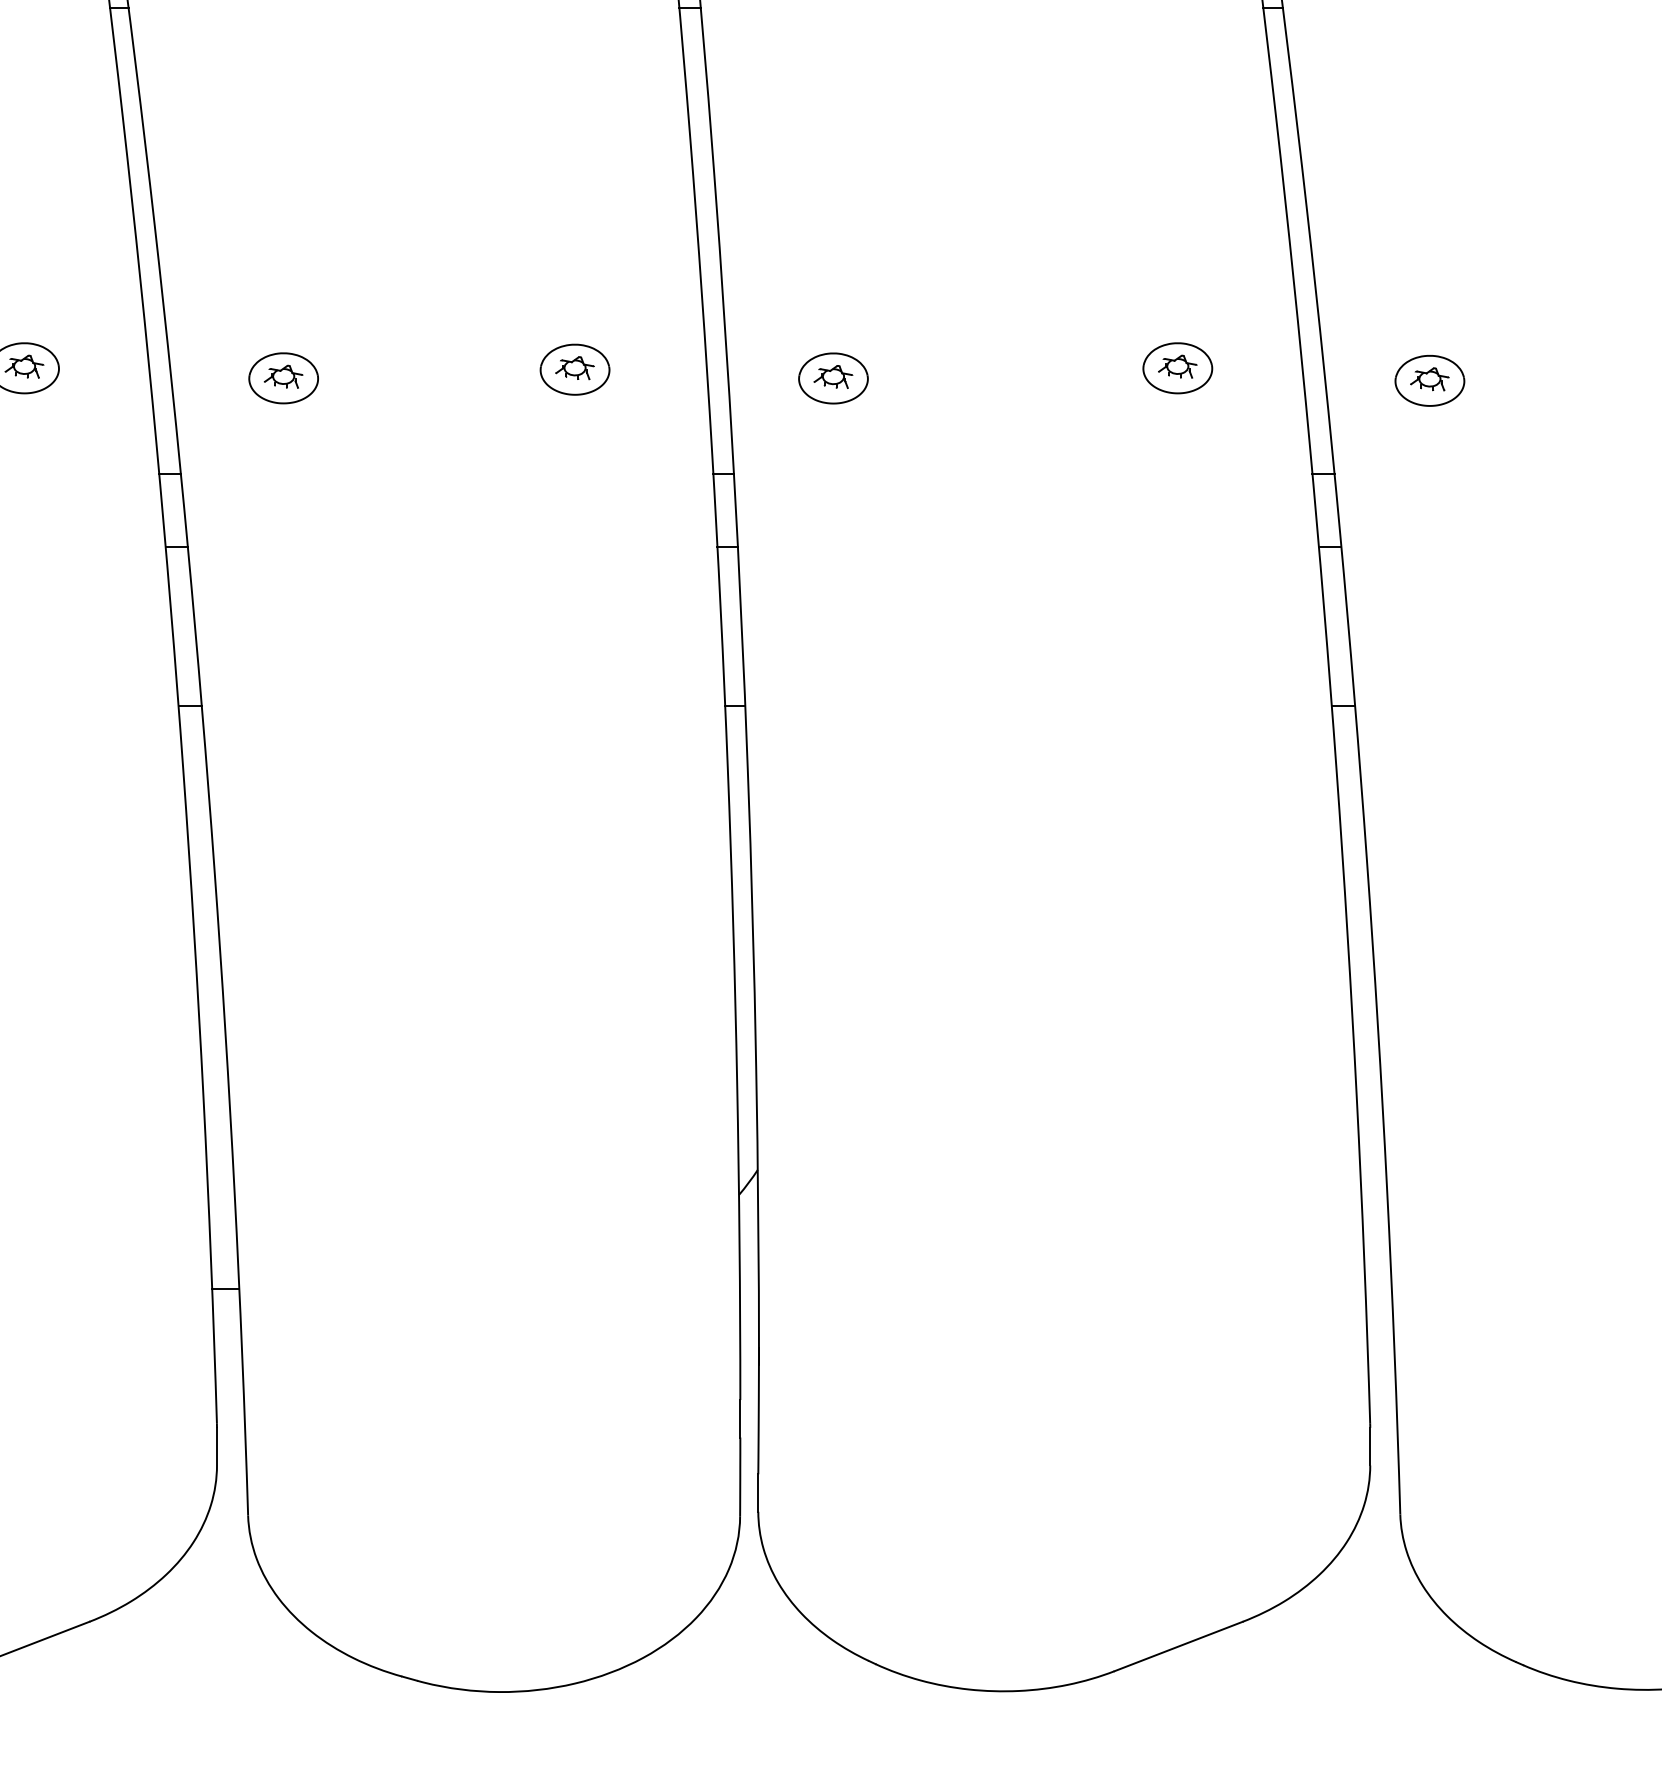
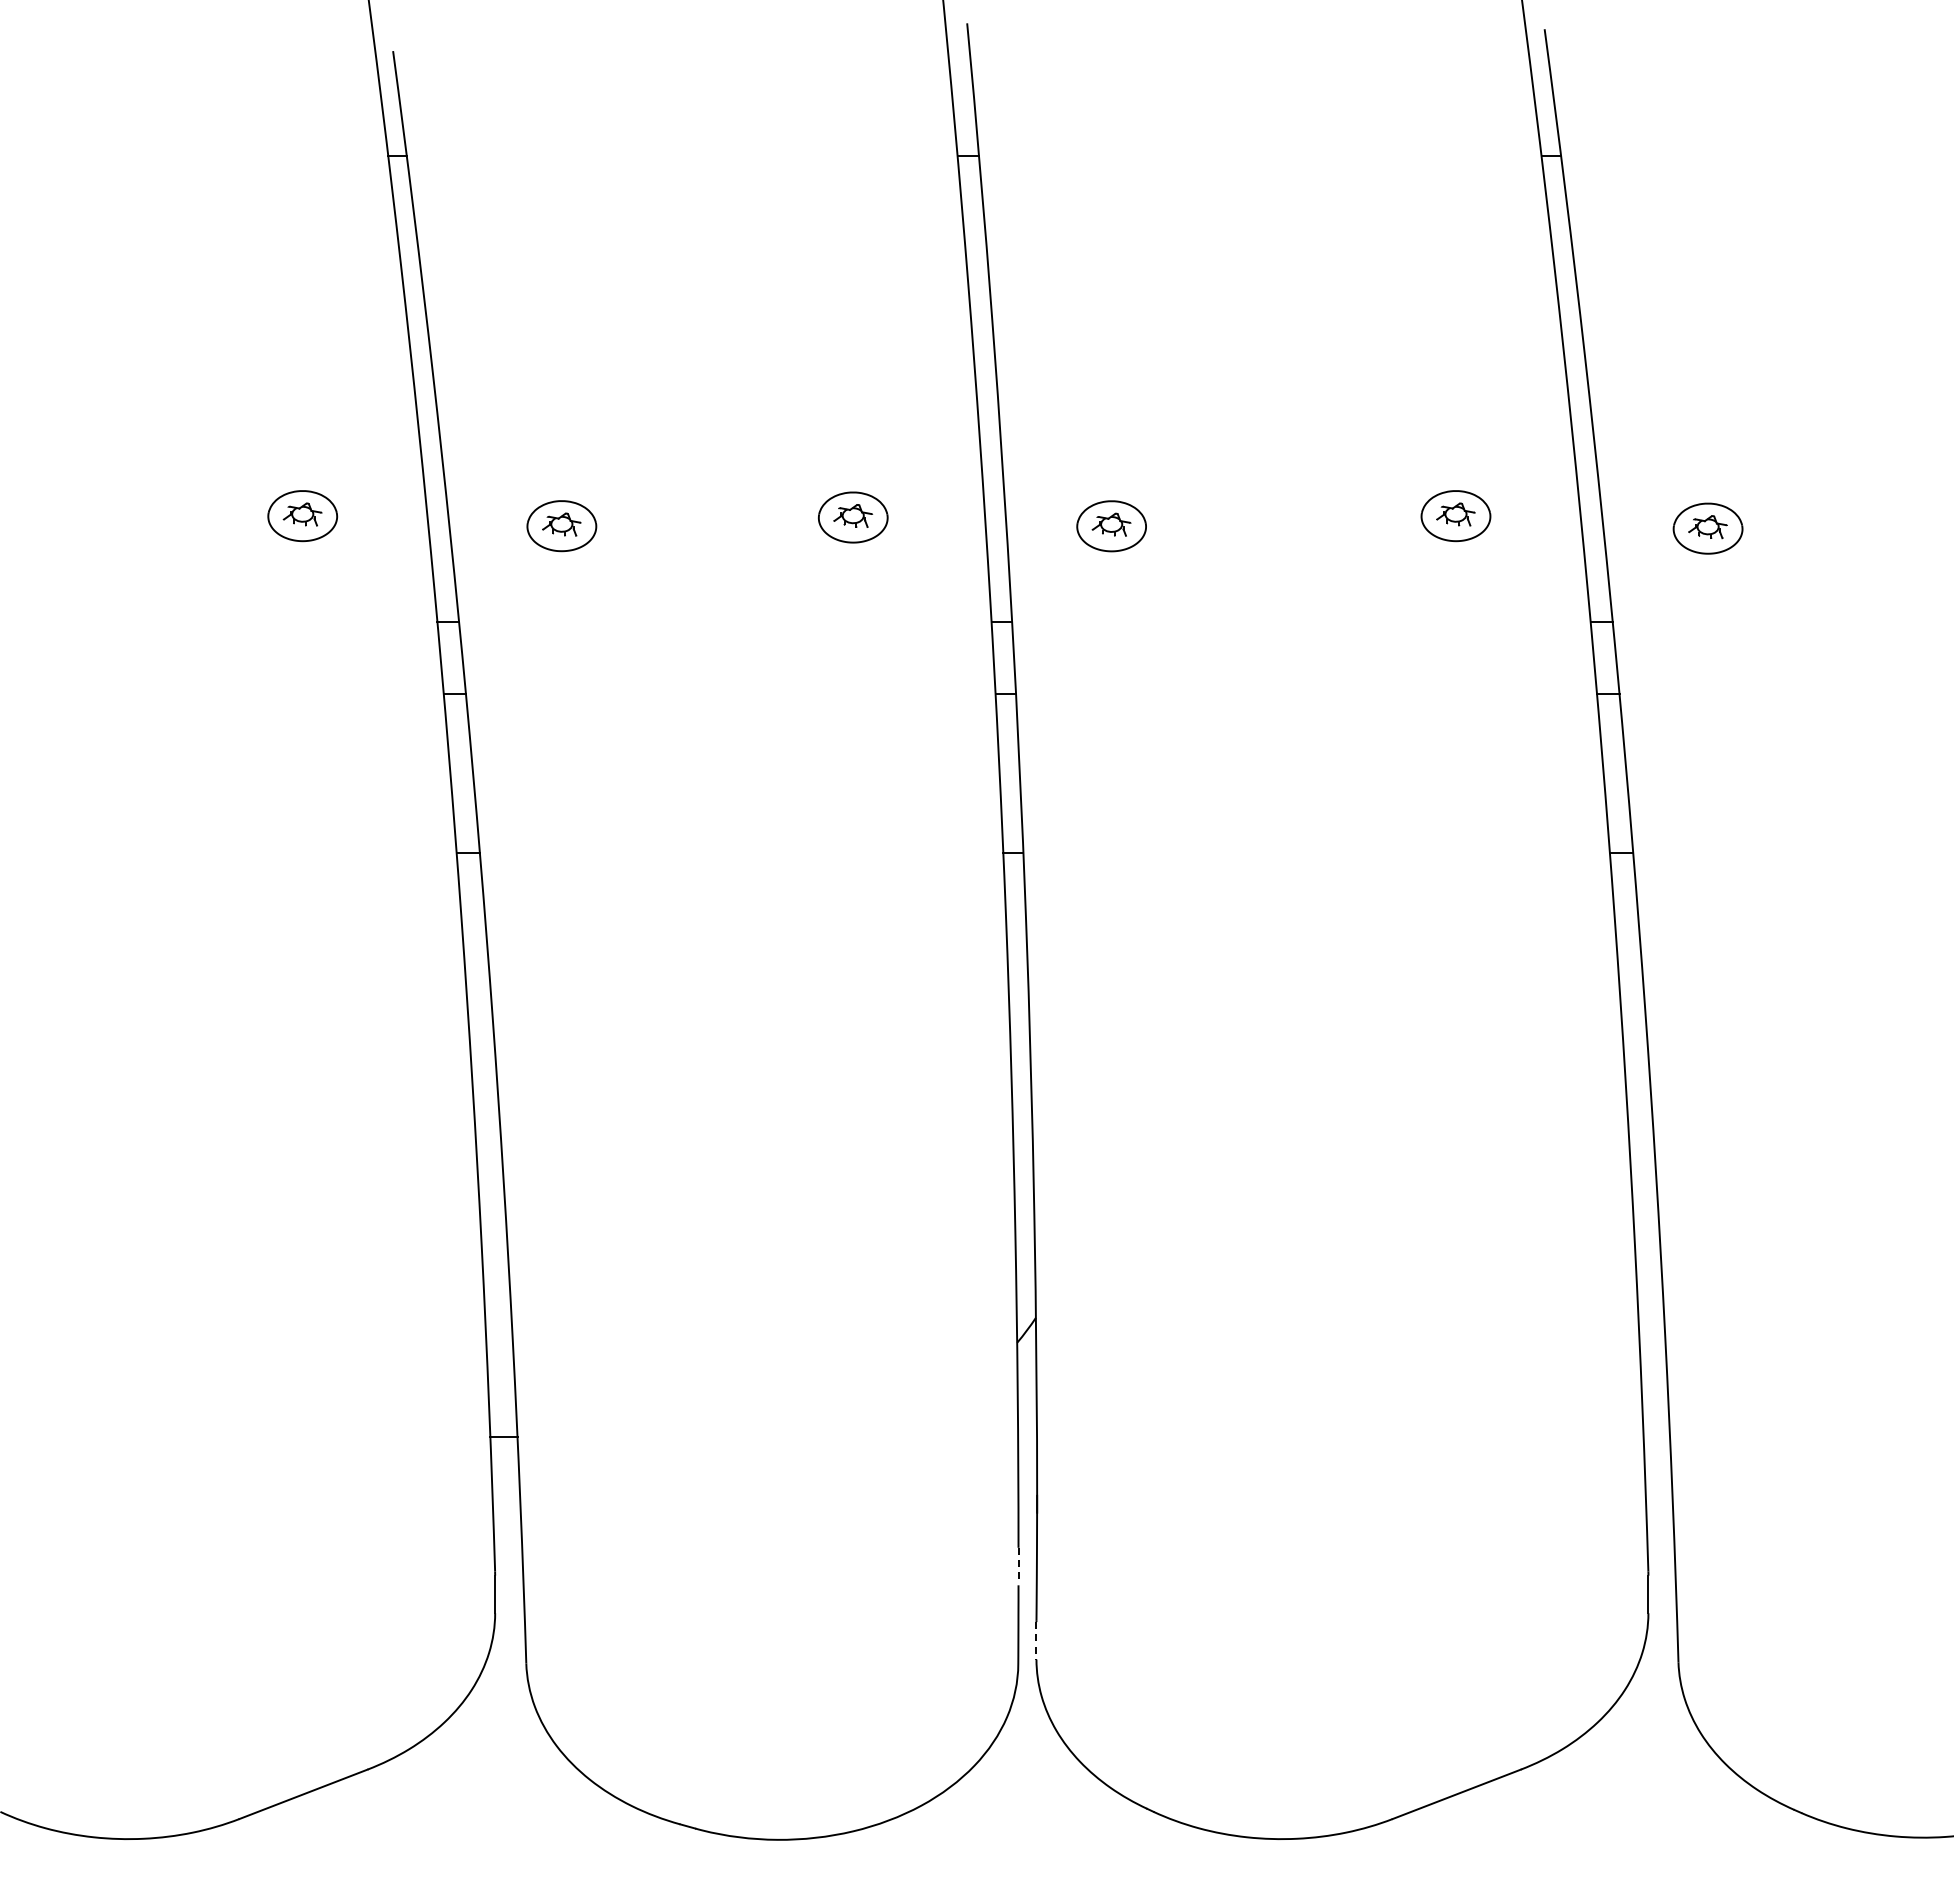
line: (740, 1418) -> (1018, 1566), solid -> dashed
line: (758, 1492) -> (1036, 1640), solid -> dashed

